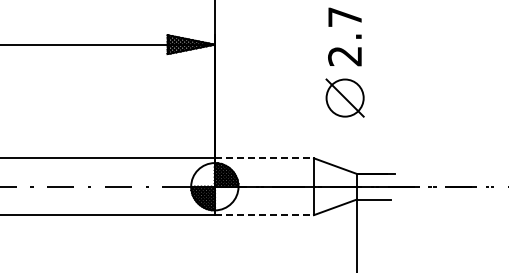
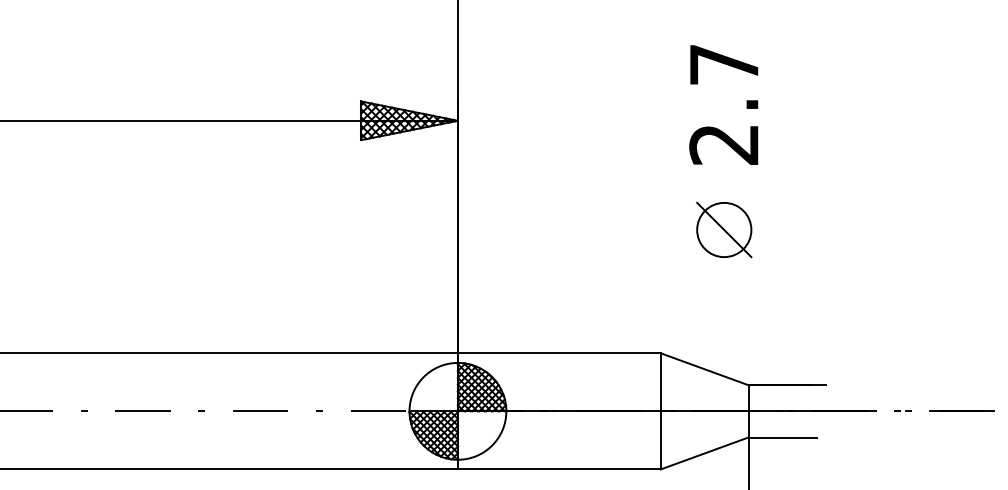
part: (344, 97) -> (723, 228), size x0.71
line: (264, 158) -> (559, 353), dashed -> solid
line: (264, 215) -> (559, 470), dashed -> solid

